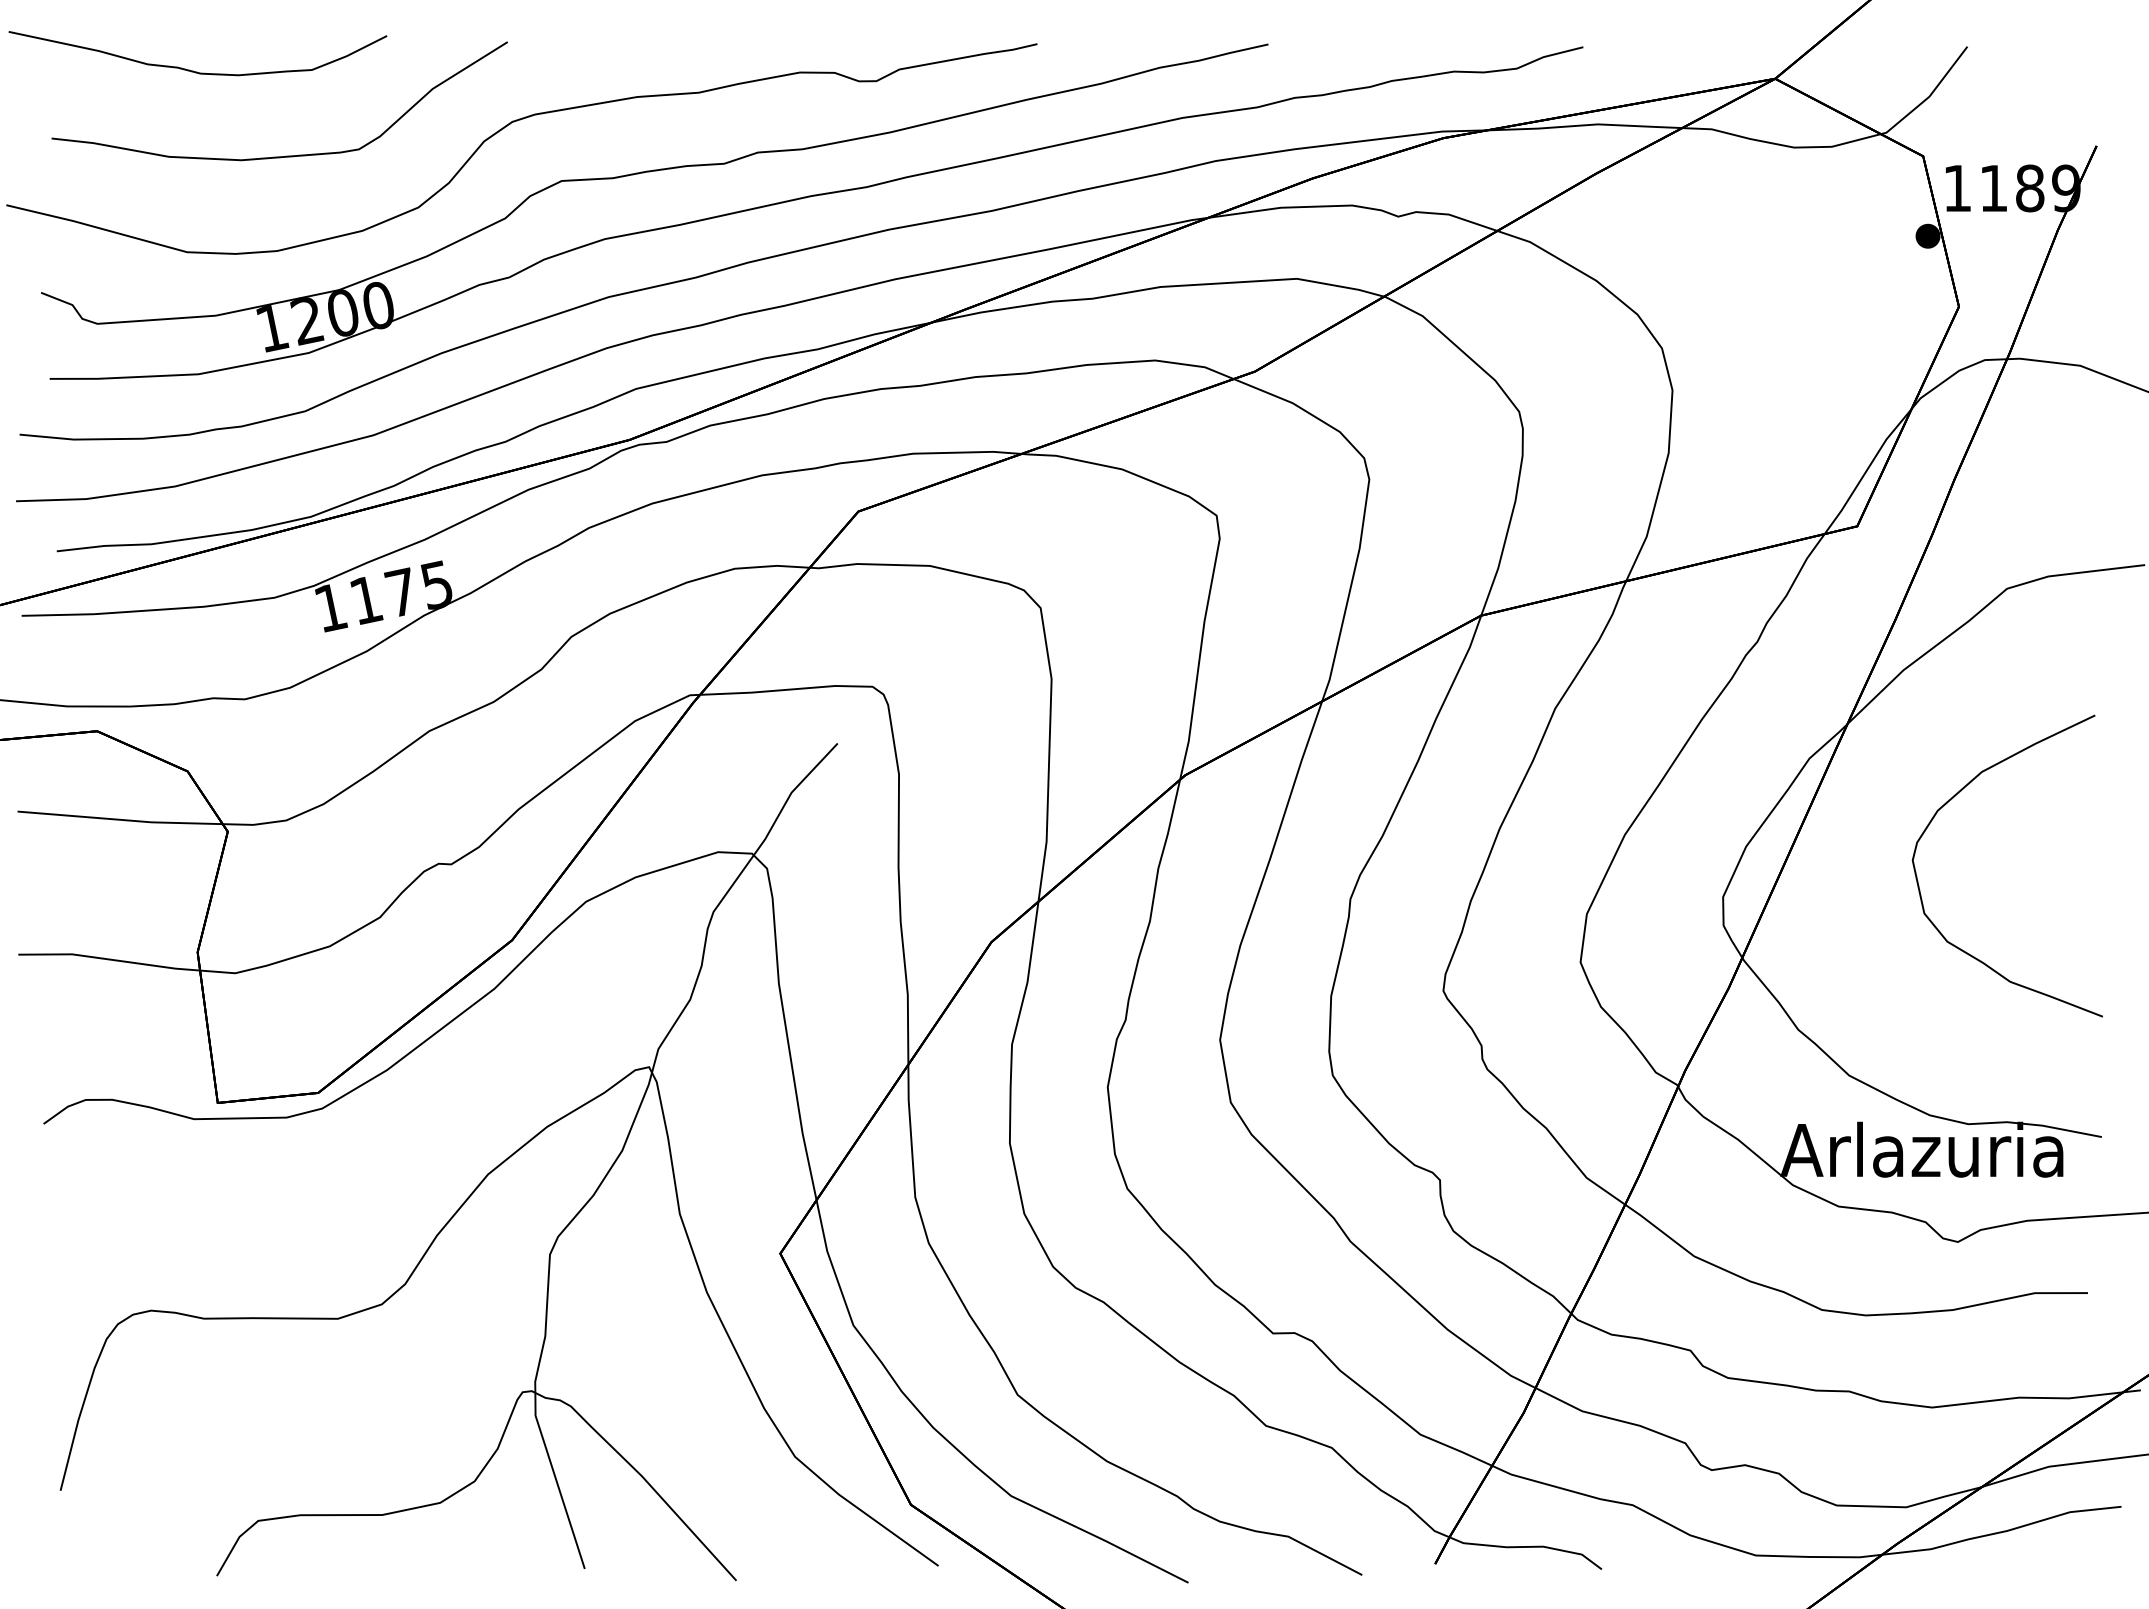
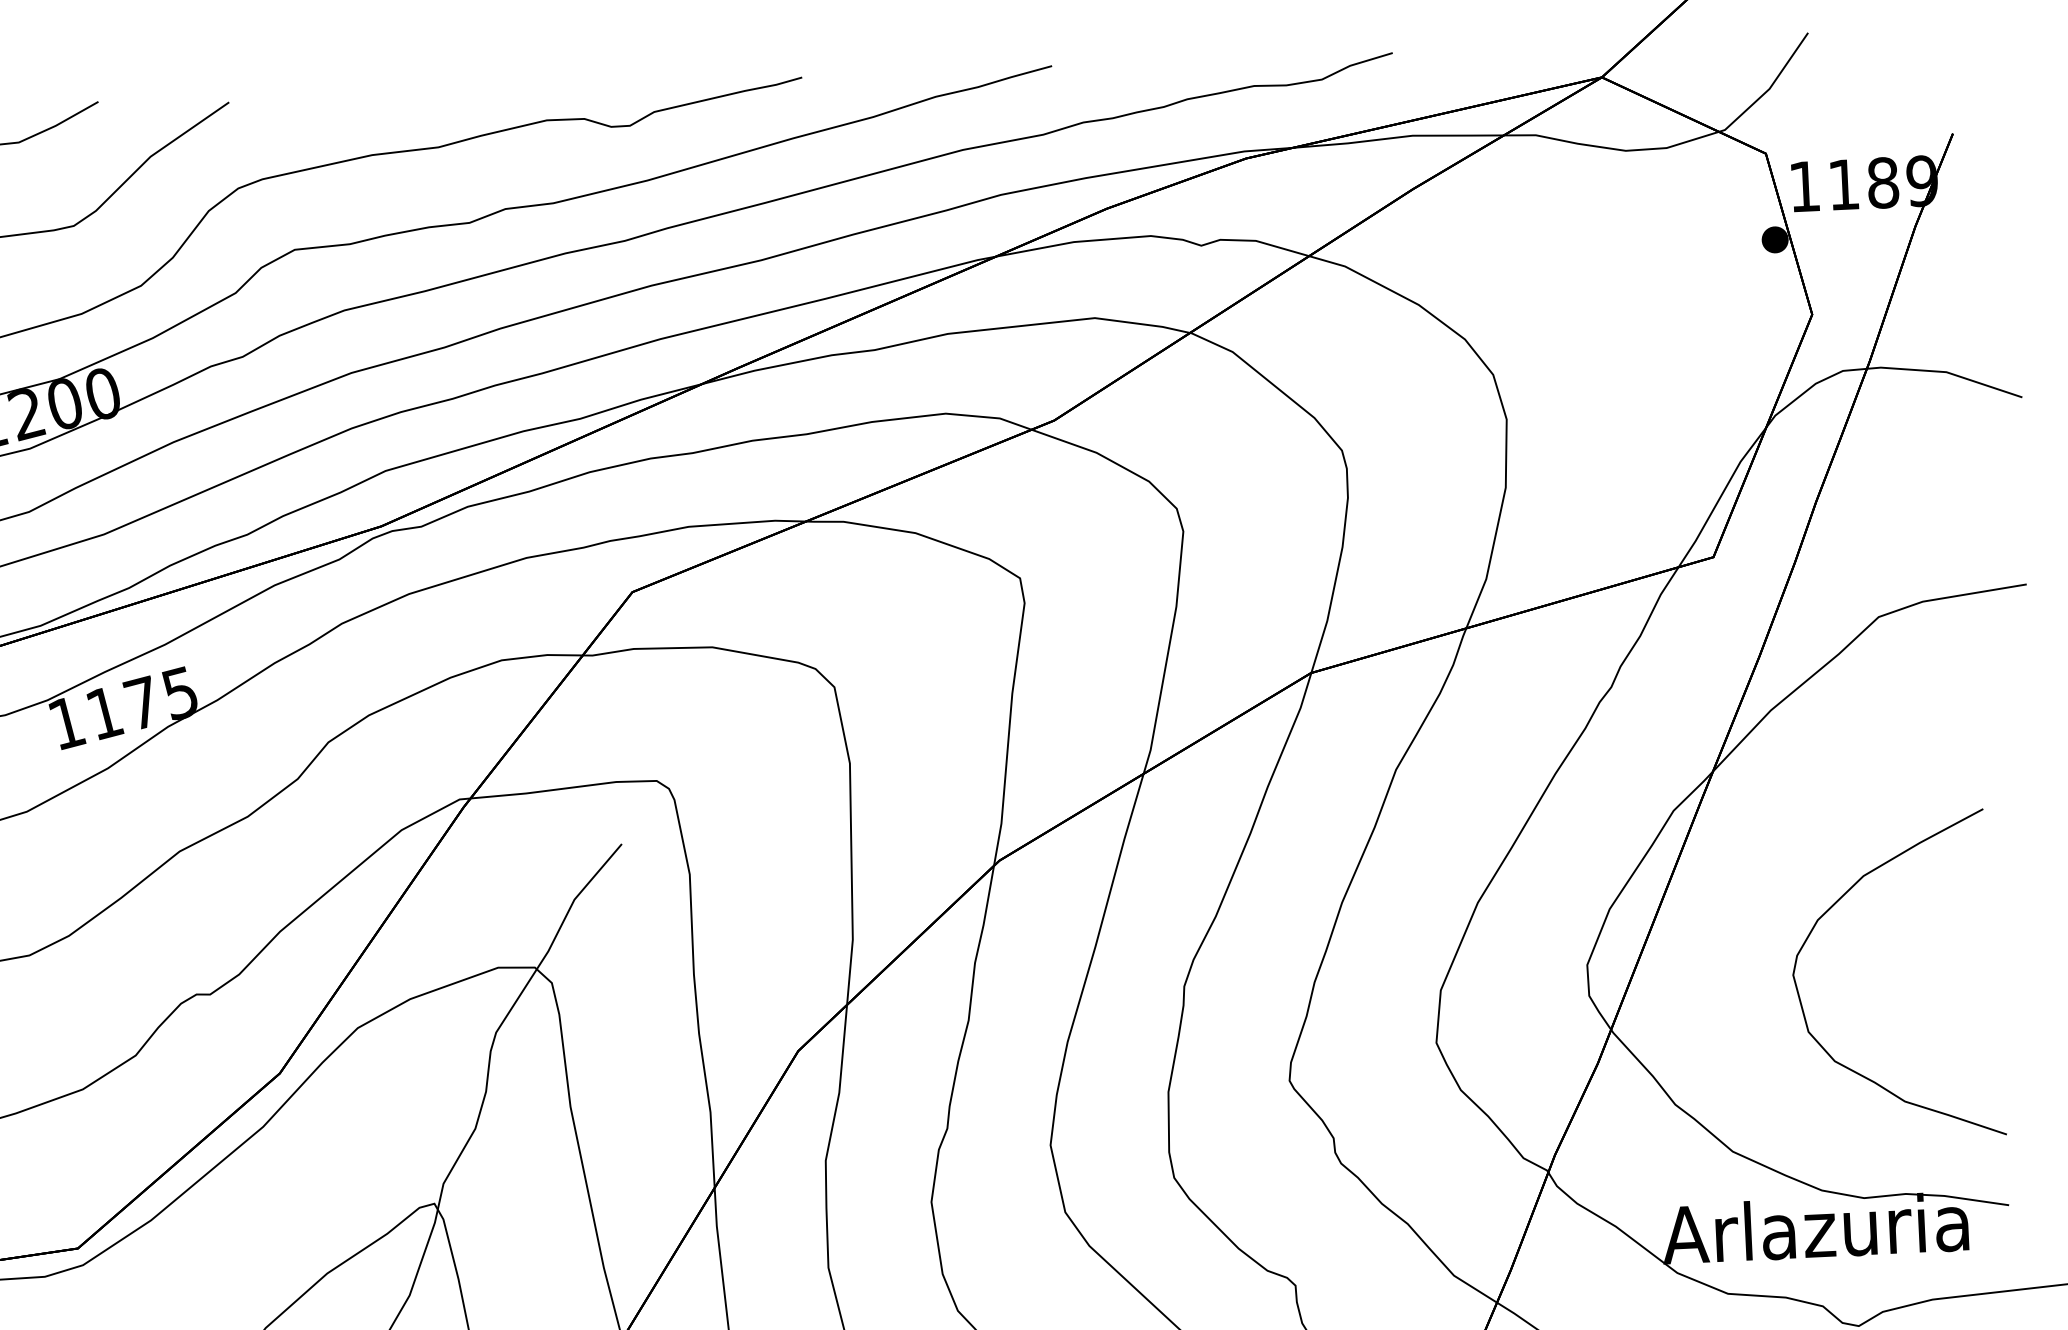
curve: (1952, 799) -> (1833, 907), moved

